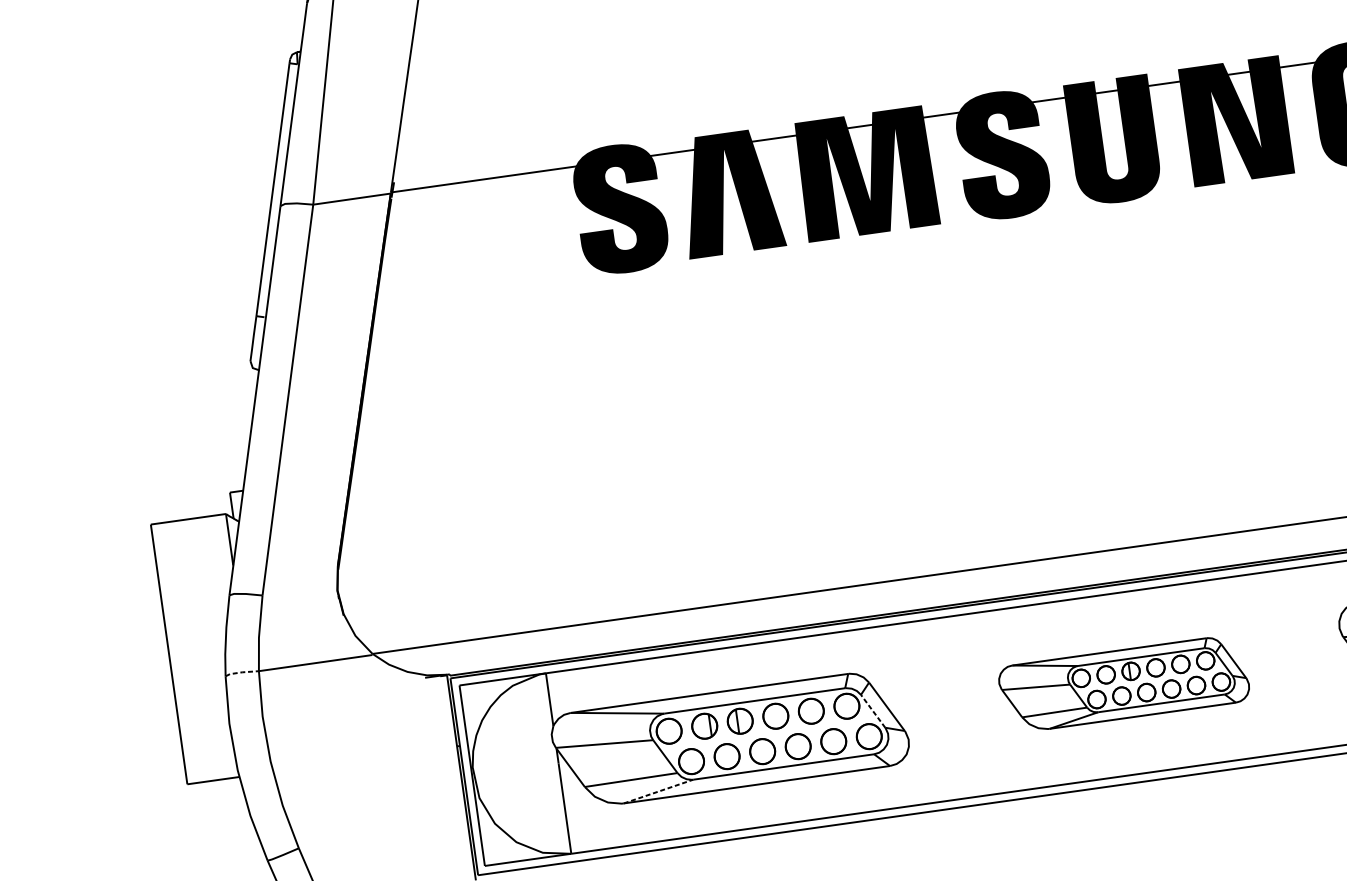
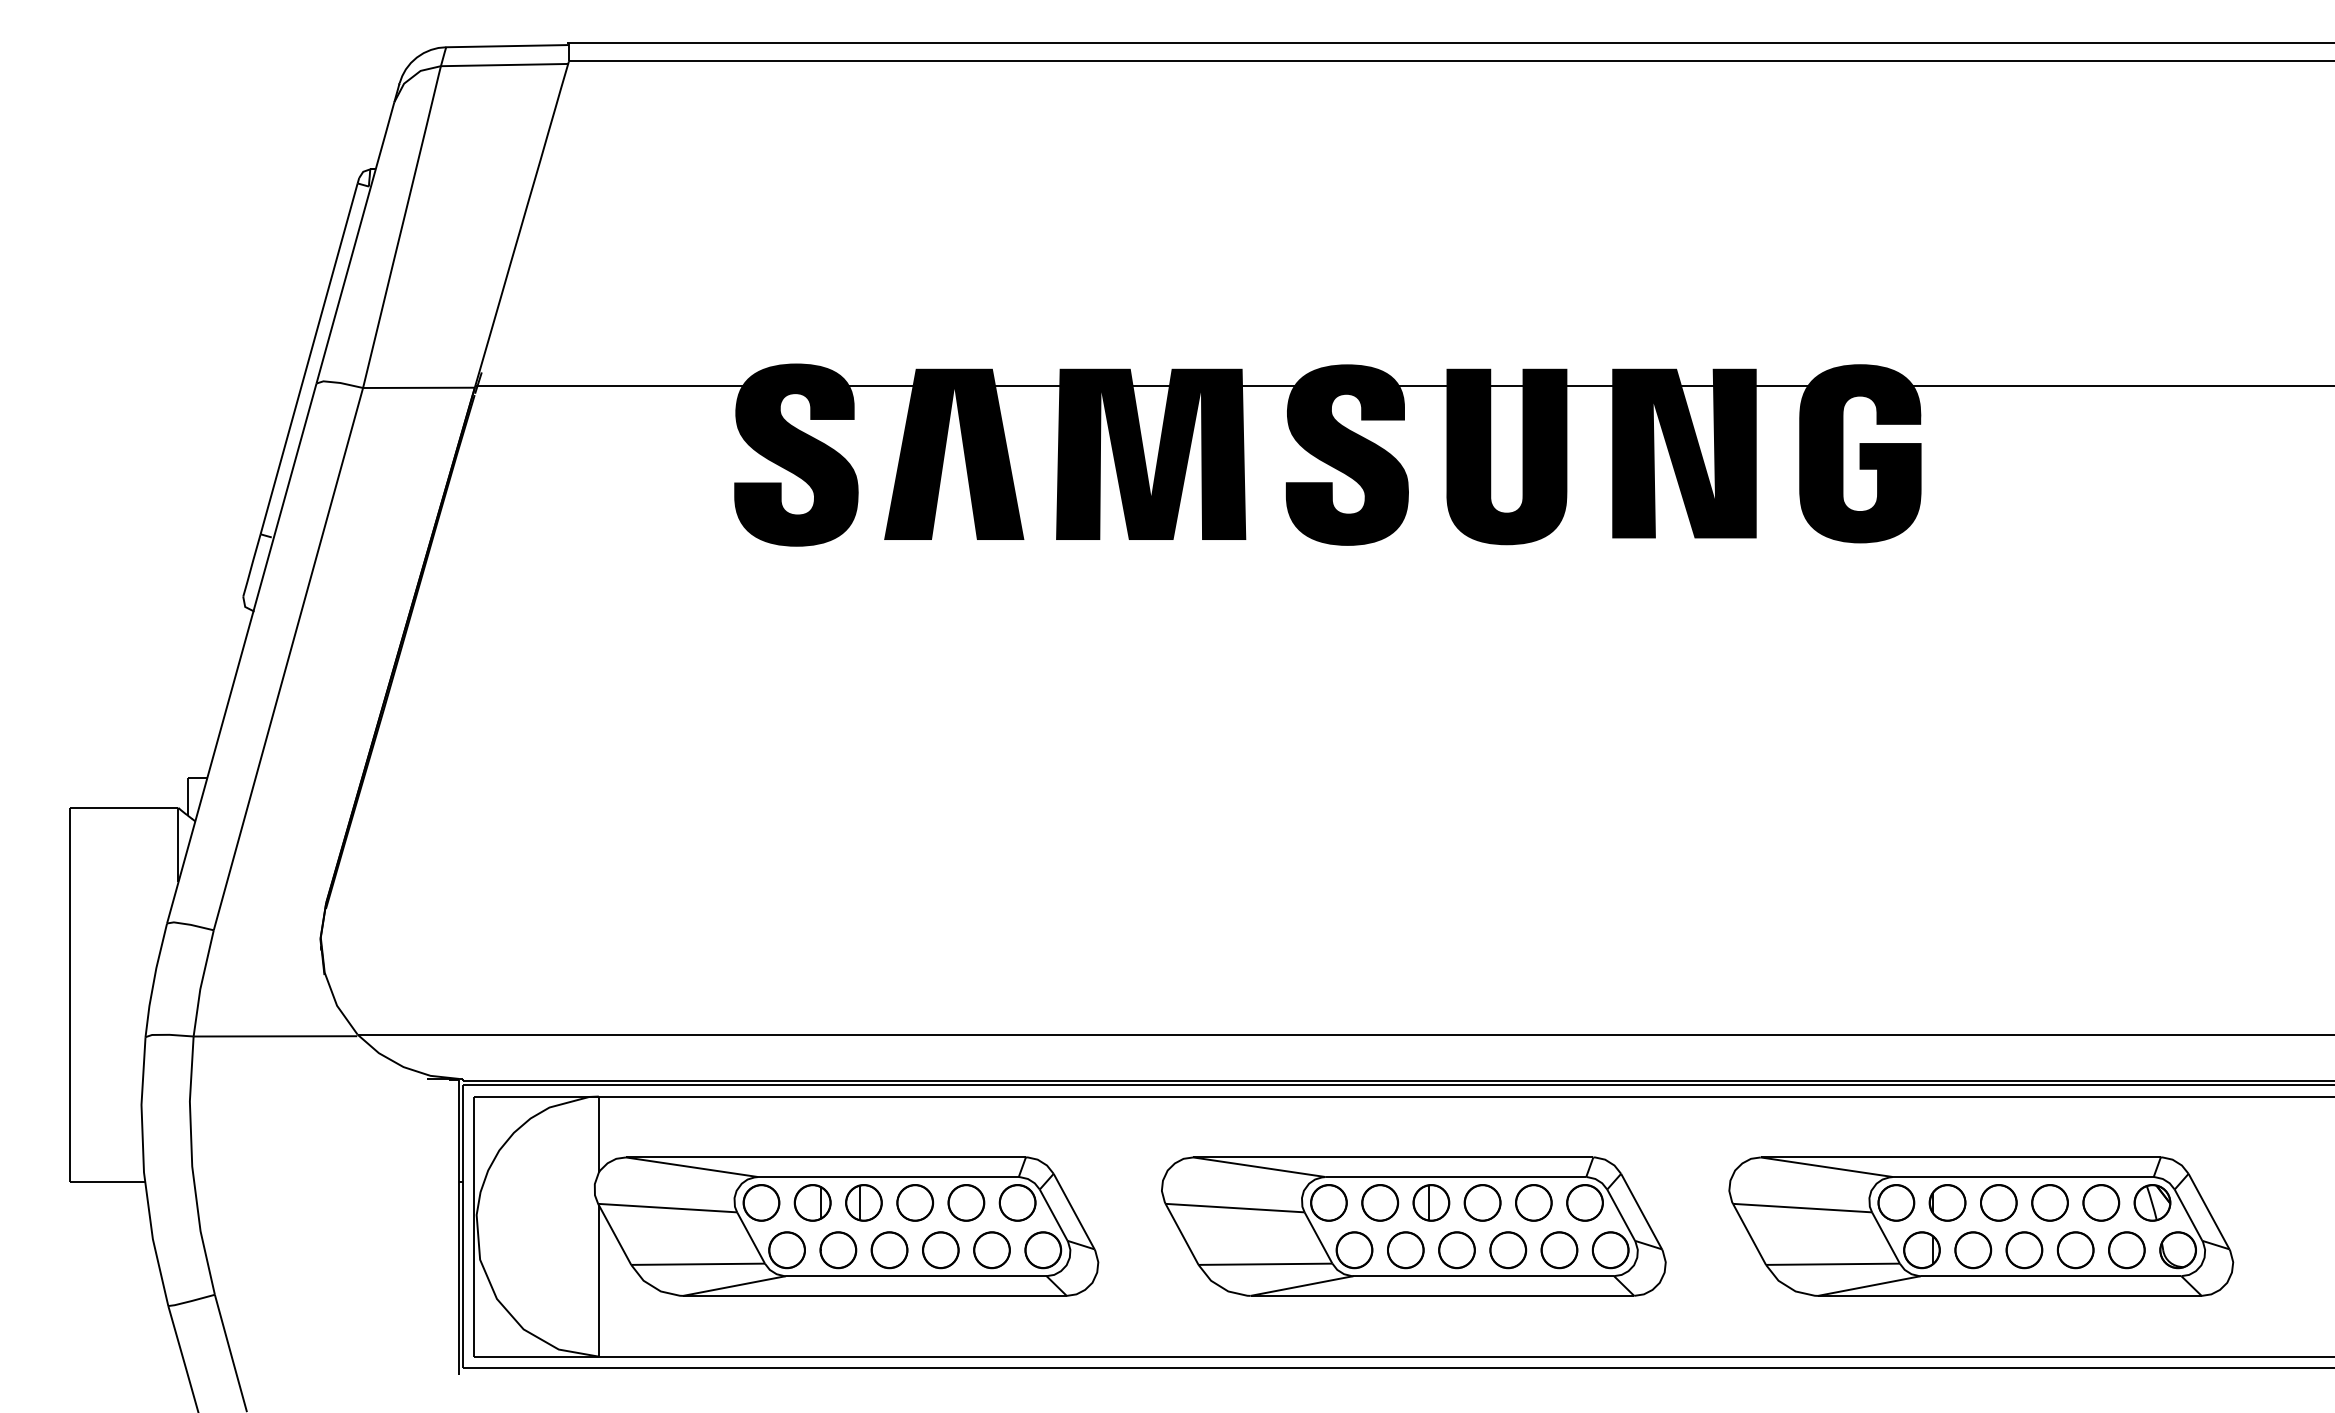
line: (241, 672) -> (169, 1034), dashed -> solid
part: (1123, 684) -> (1413, 1226), size x1.43
line: (872, 710) -> (1053, 1214), dashed -> solid
line: (659, 791) -> (735, 1285), dashed -> solid

